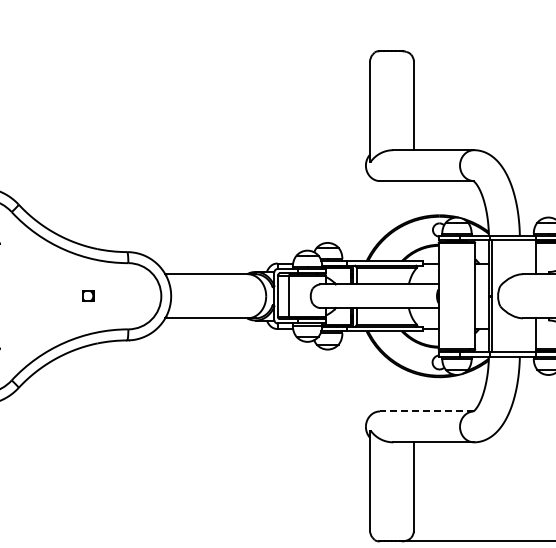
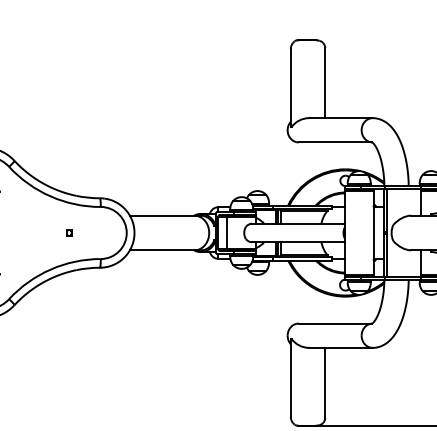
part: (88, 296) -> (69, 233), size x0.62
line: (426, 411) -> (335, 323), dashed -> solid

